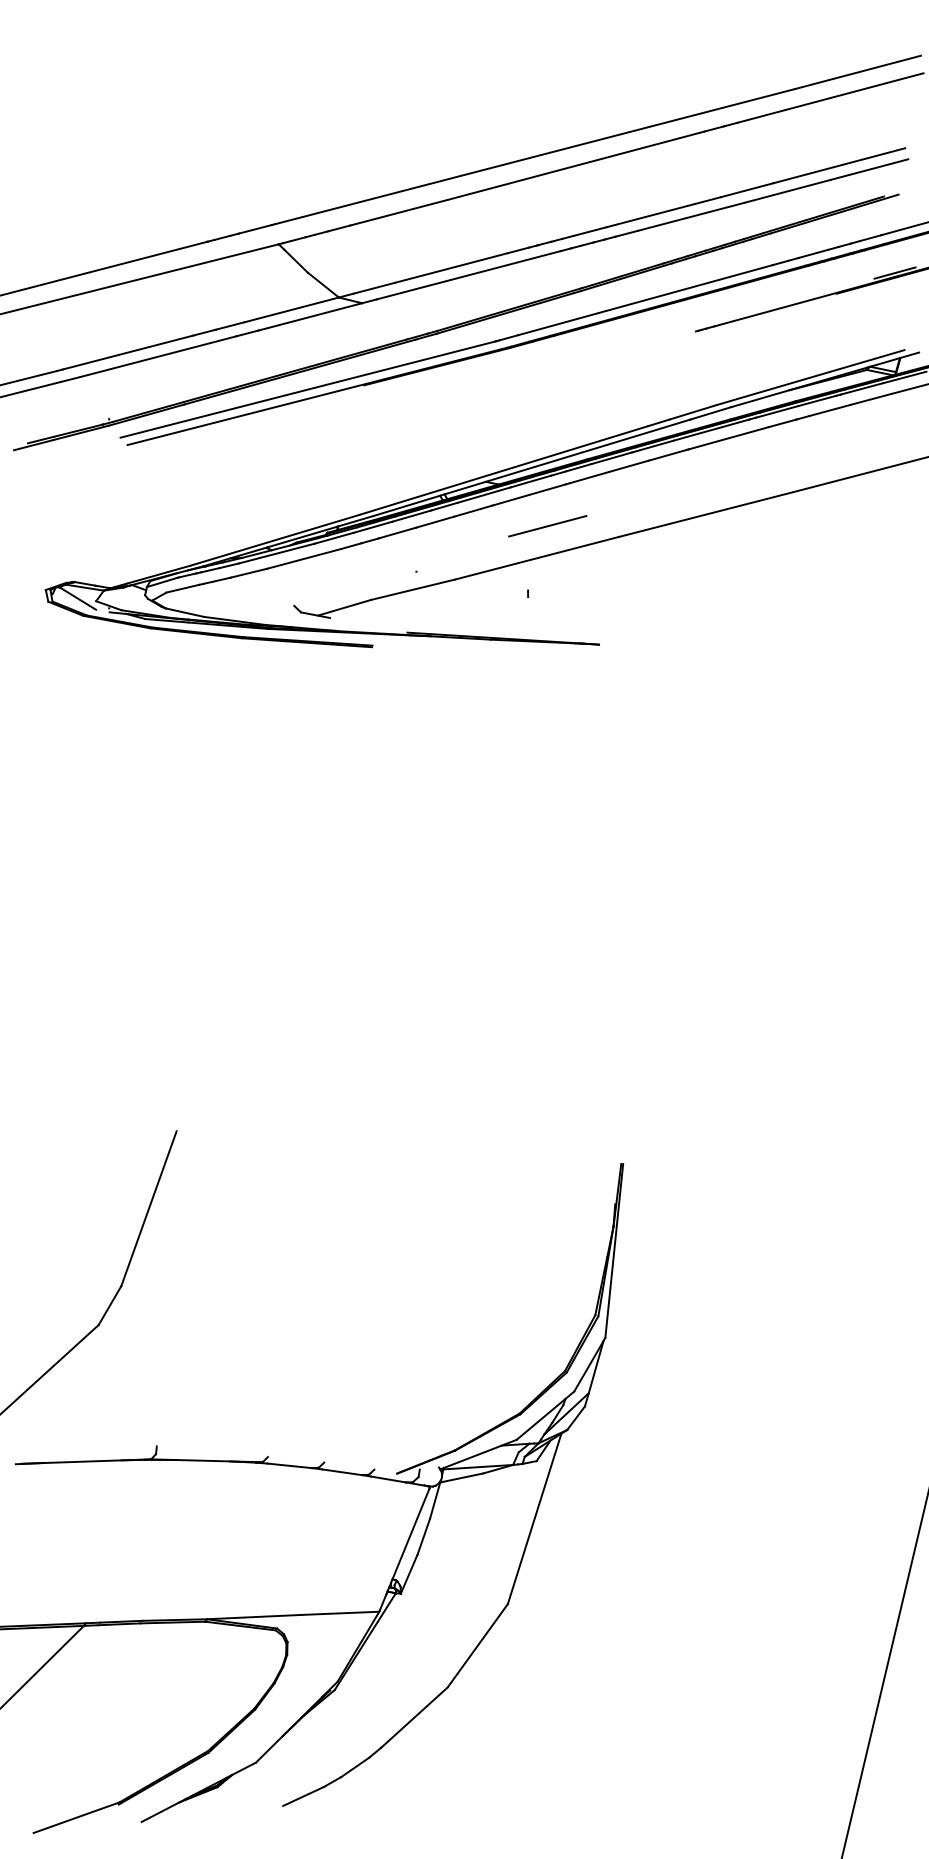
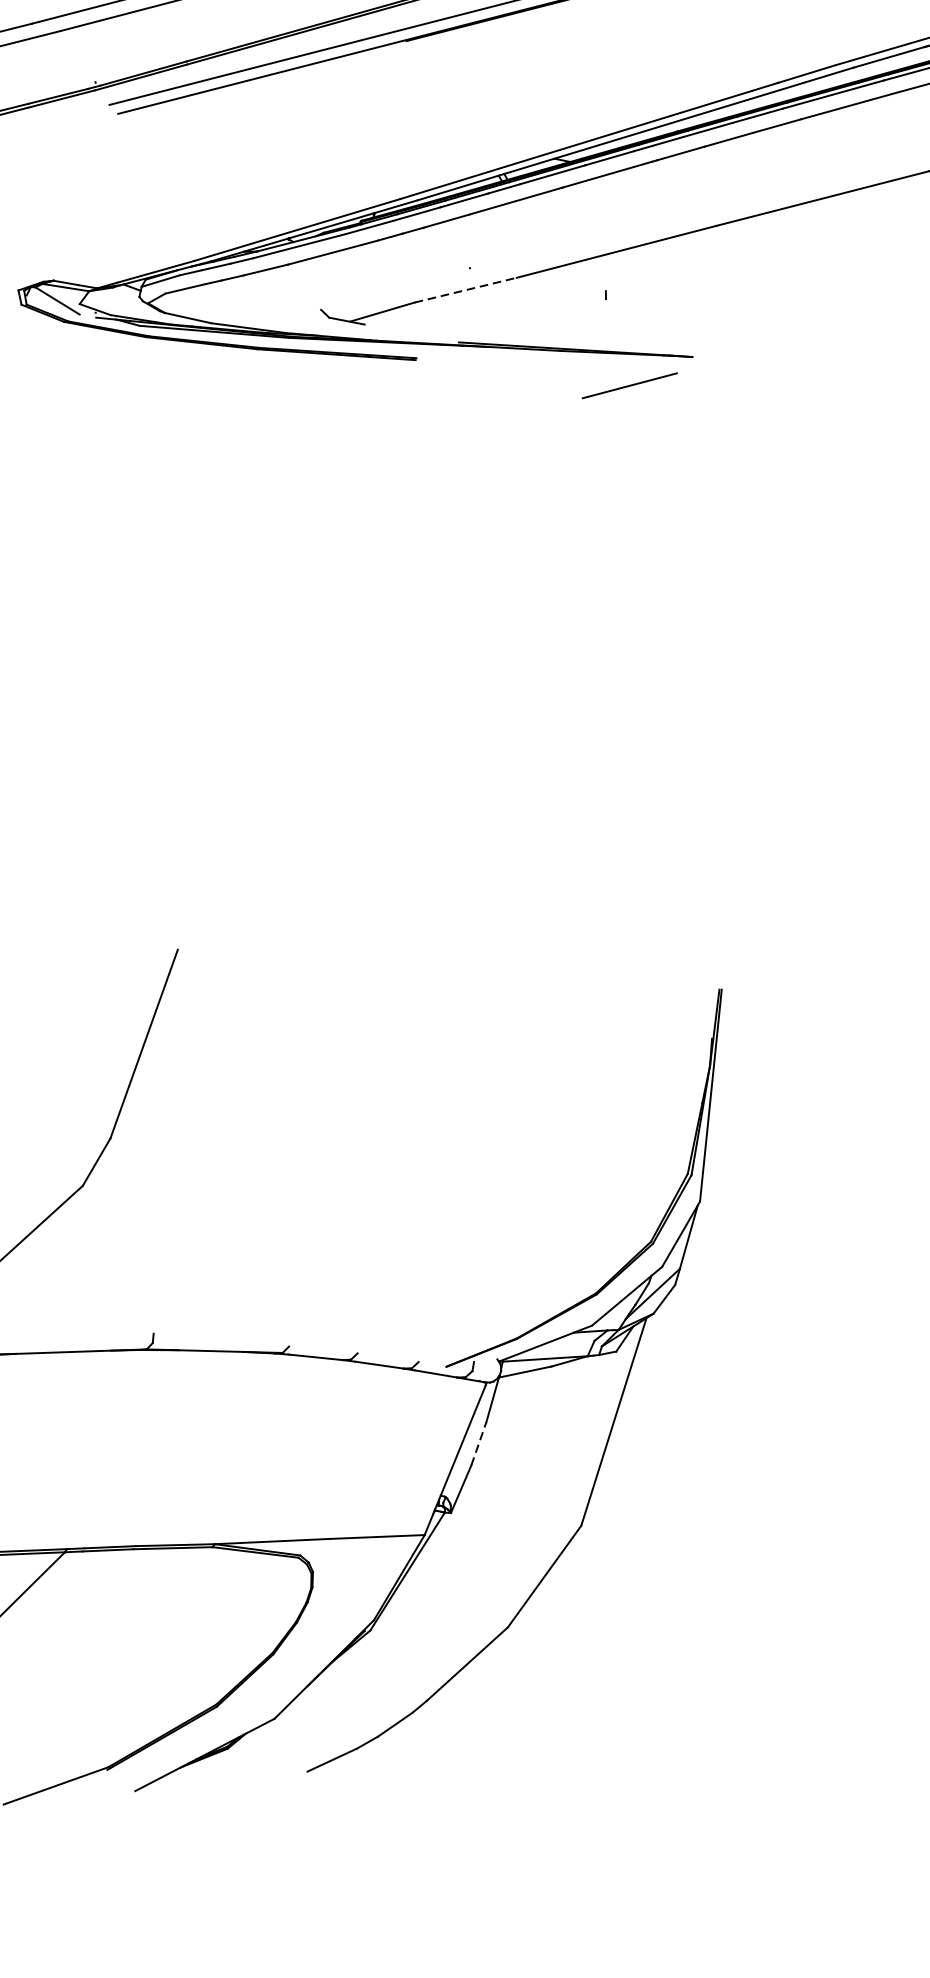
line: (547, 526) -> (629, 386), moved
line: (413, 589) -> (466, 289), solid -> dashed
line: (423, 1536) -> (478, 1443), solid -> dashed

